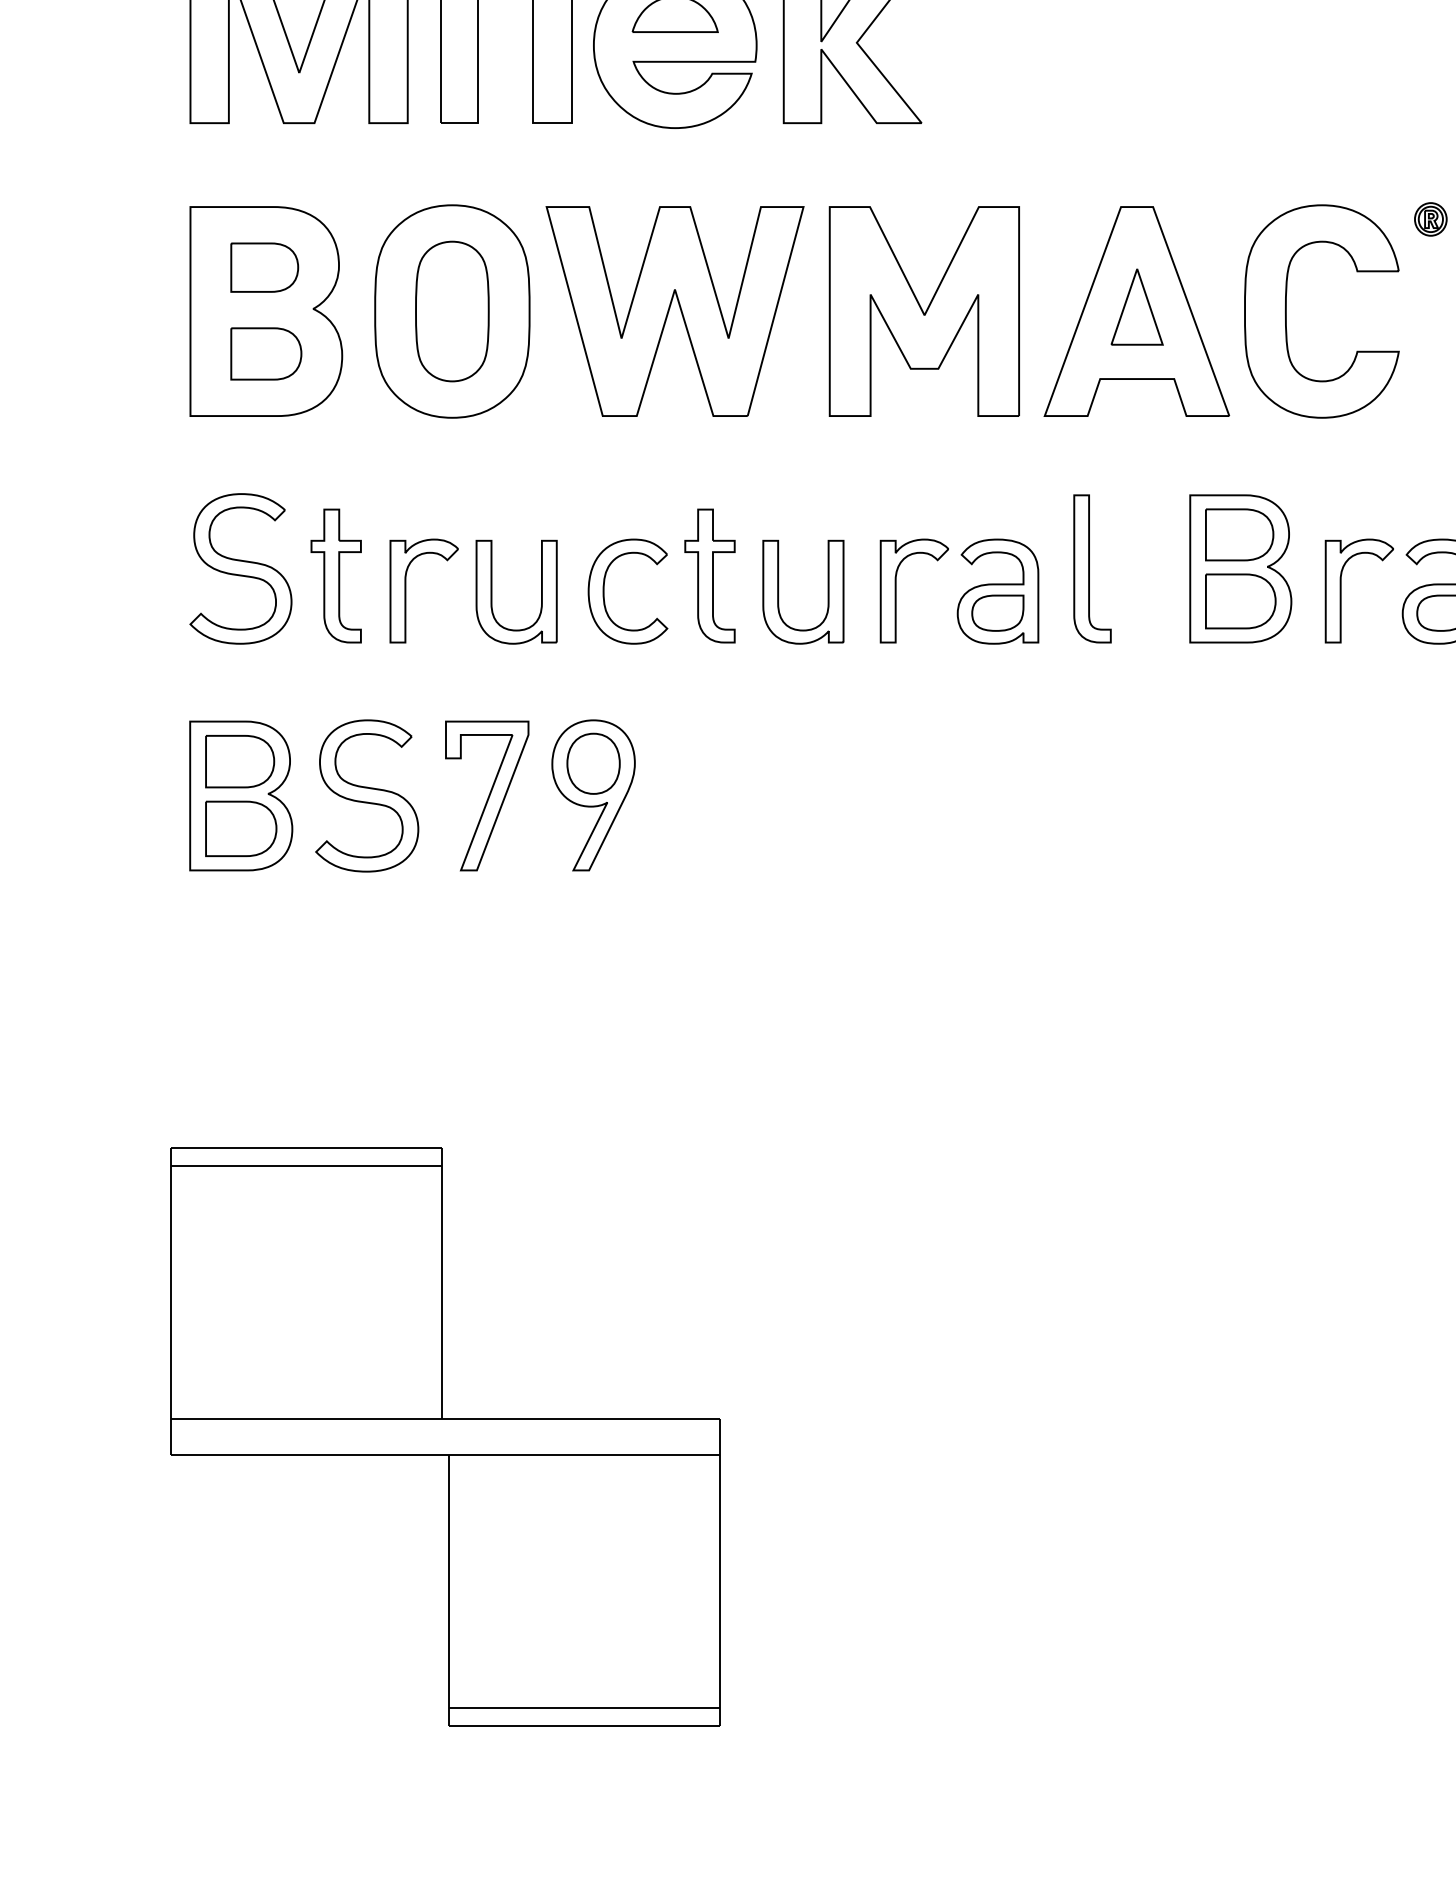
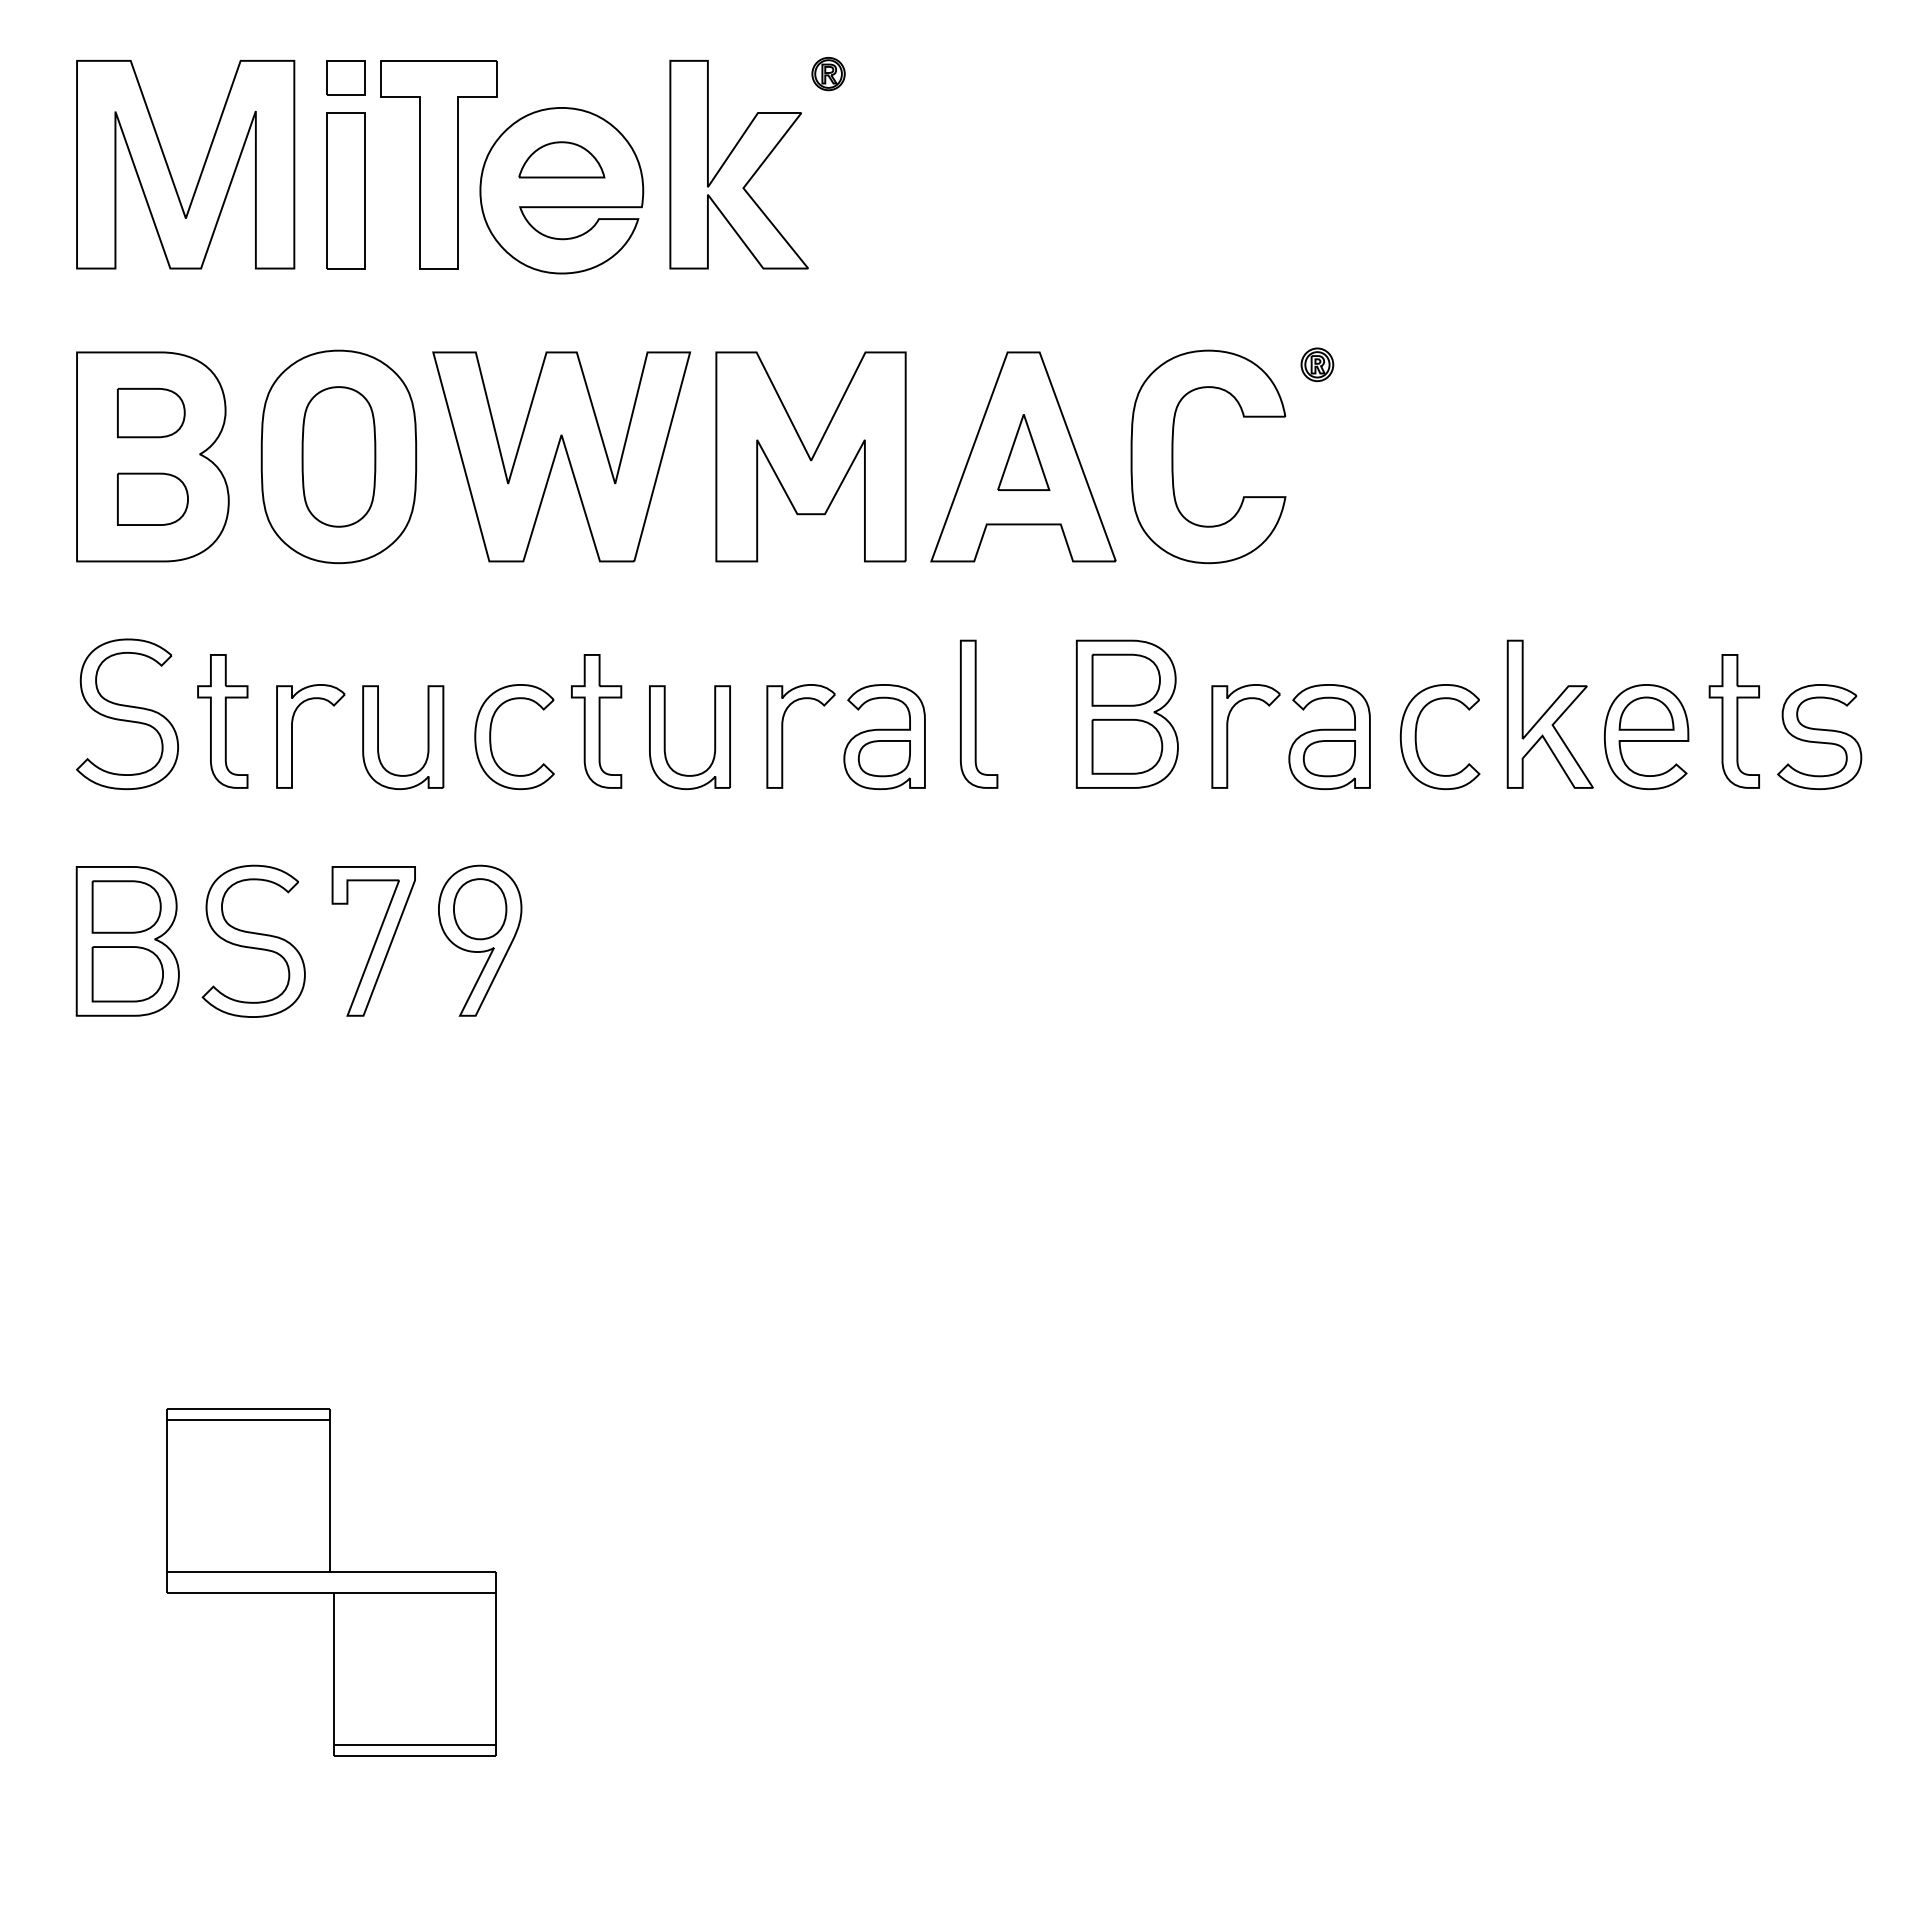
part: (444, 1437) -> (331, 1582), size x0.6

